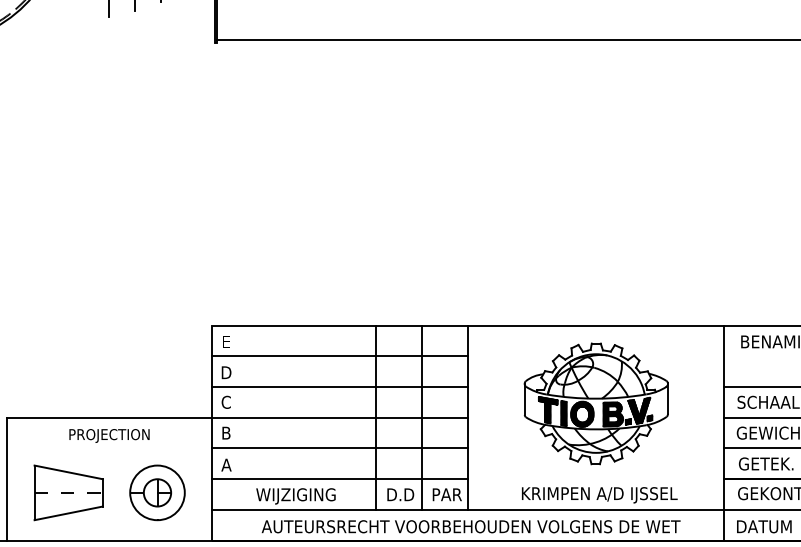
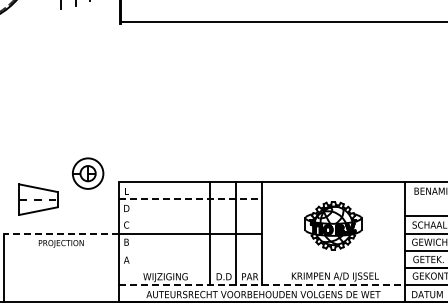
line: (340, 356) -> (190, 199), solid -> dashed
line: (338, 387) -> (189, 216), removed
part: (596, 403) -> (333, 225), size x0.7
line: (108, 417) -> (60, 233), solid -> dashed
line: (338, 447) -> (189, 250), removed
line: (338, 480) -> (189, 268), removed
part: (68, 492) -> (38, 199), moved
part: (158, 492) -> (88, 173), moved
line: (469, 510) -> (262, 285), solid -> dashed

